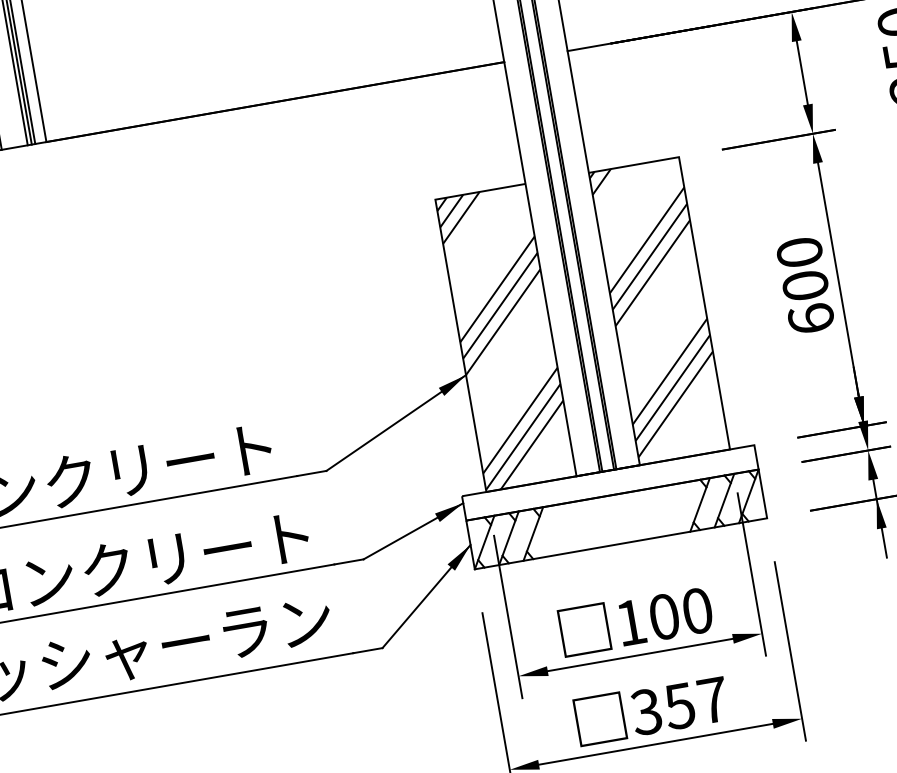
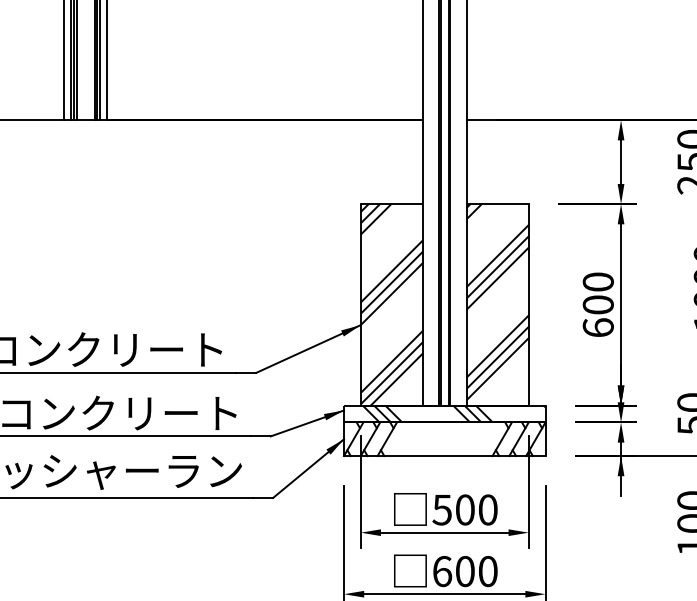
hatch: (622, 479) -> (453, 413), added
text: (630, 623) -> (441, 510), 100 -> 500
text: (678, 706) -> (464, 571), 357 -> 600

